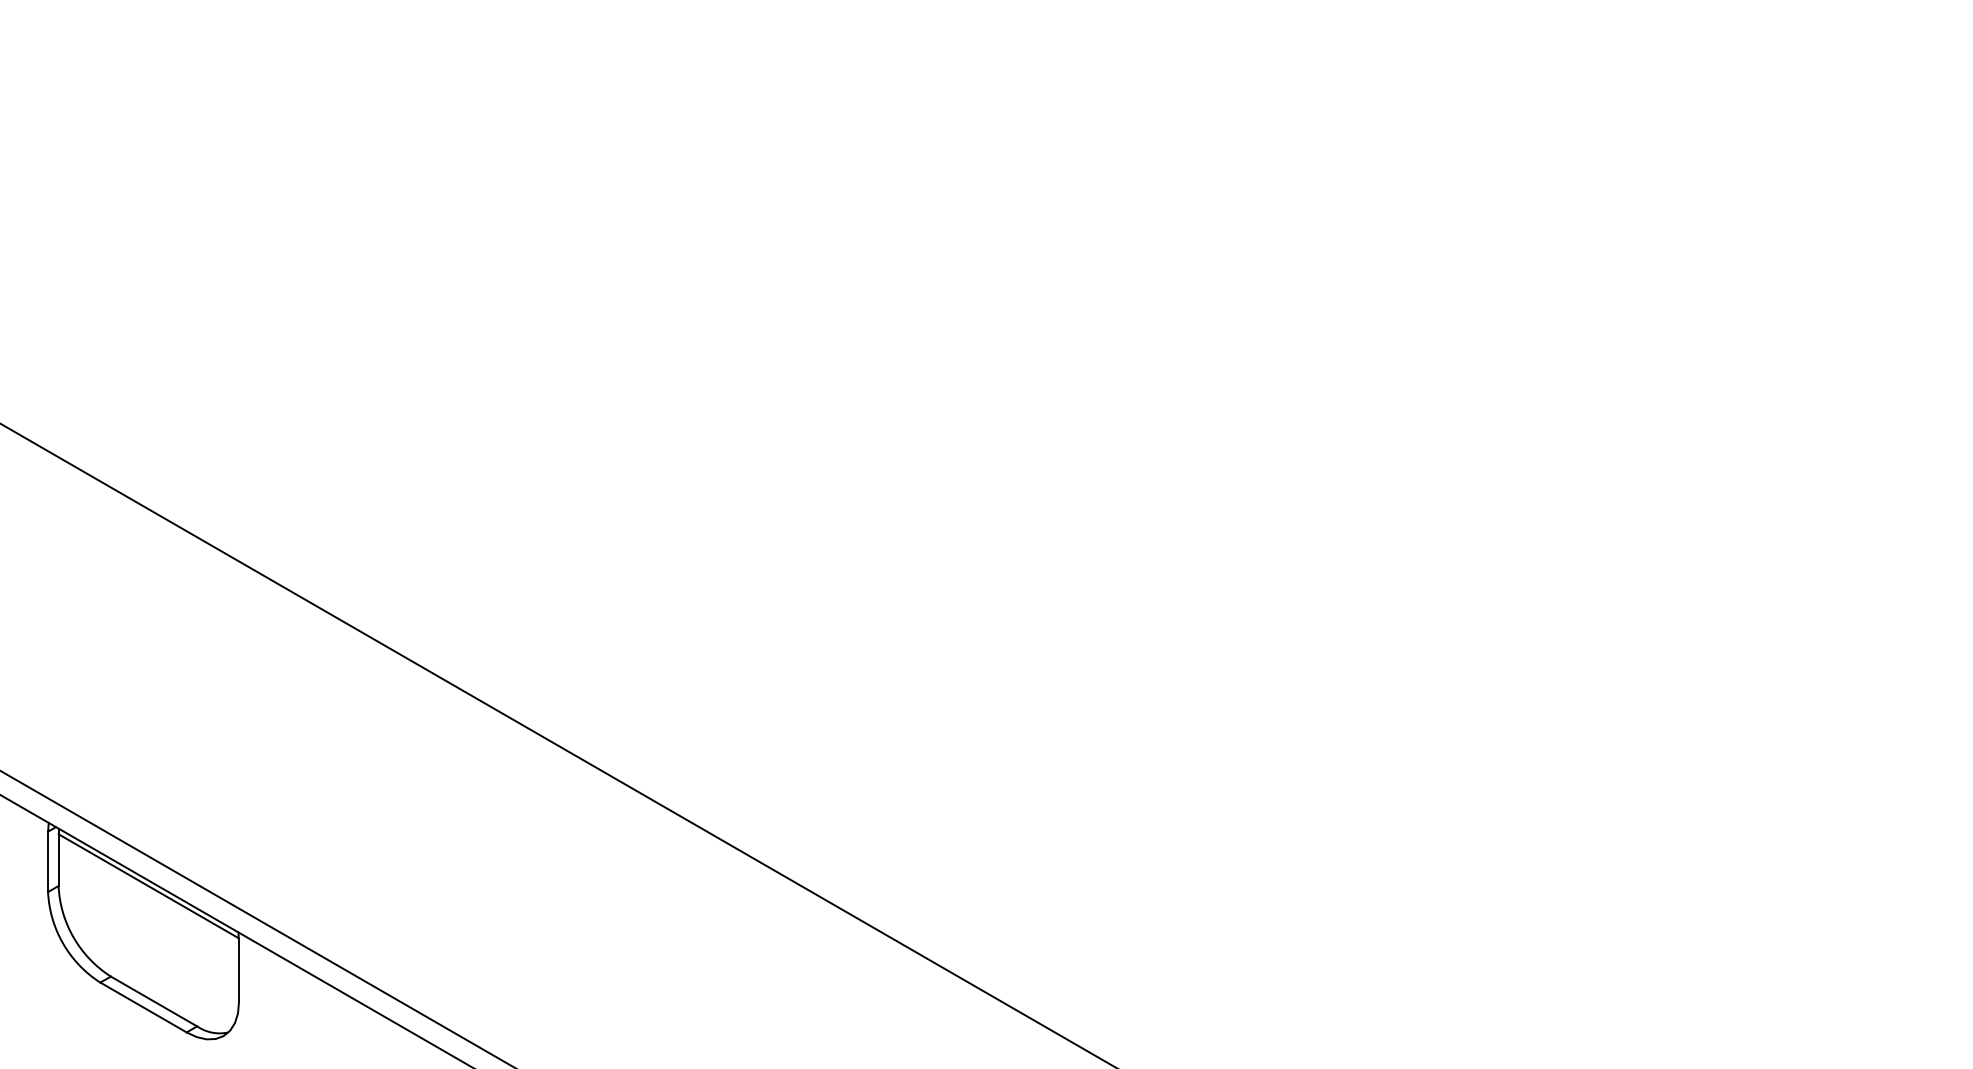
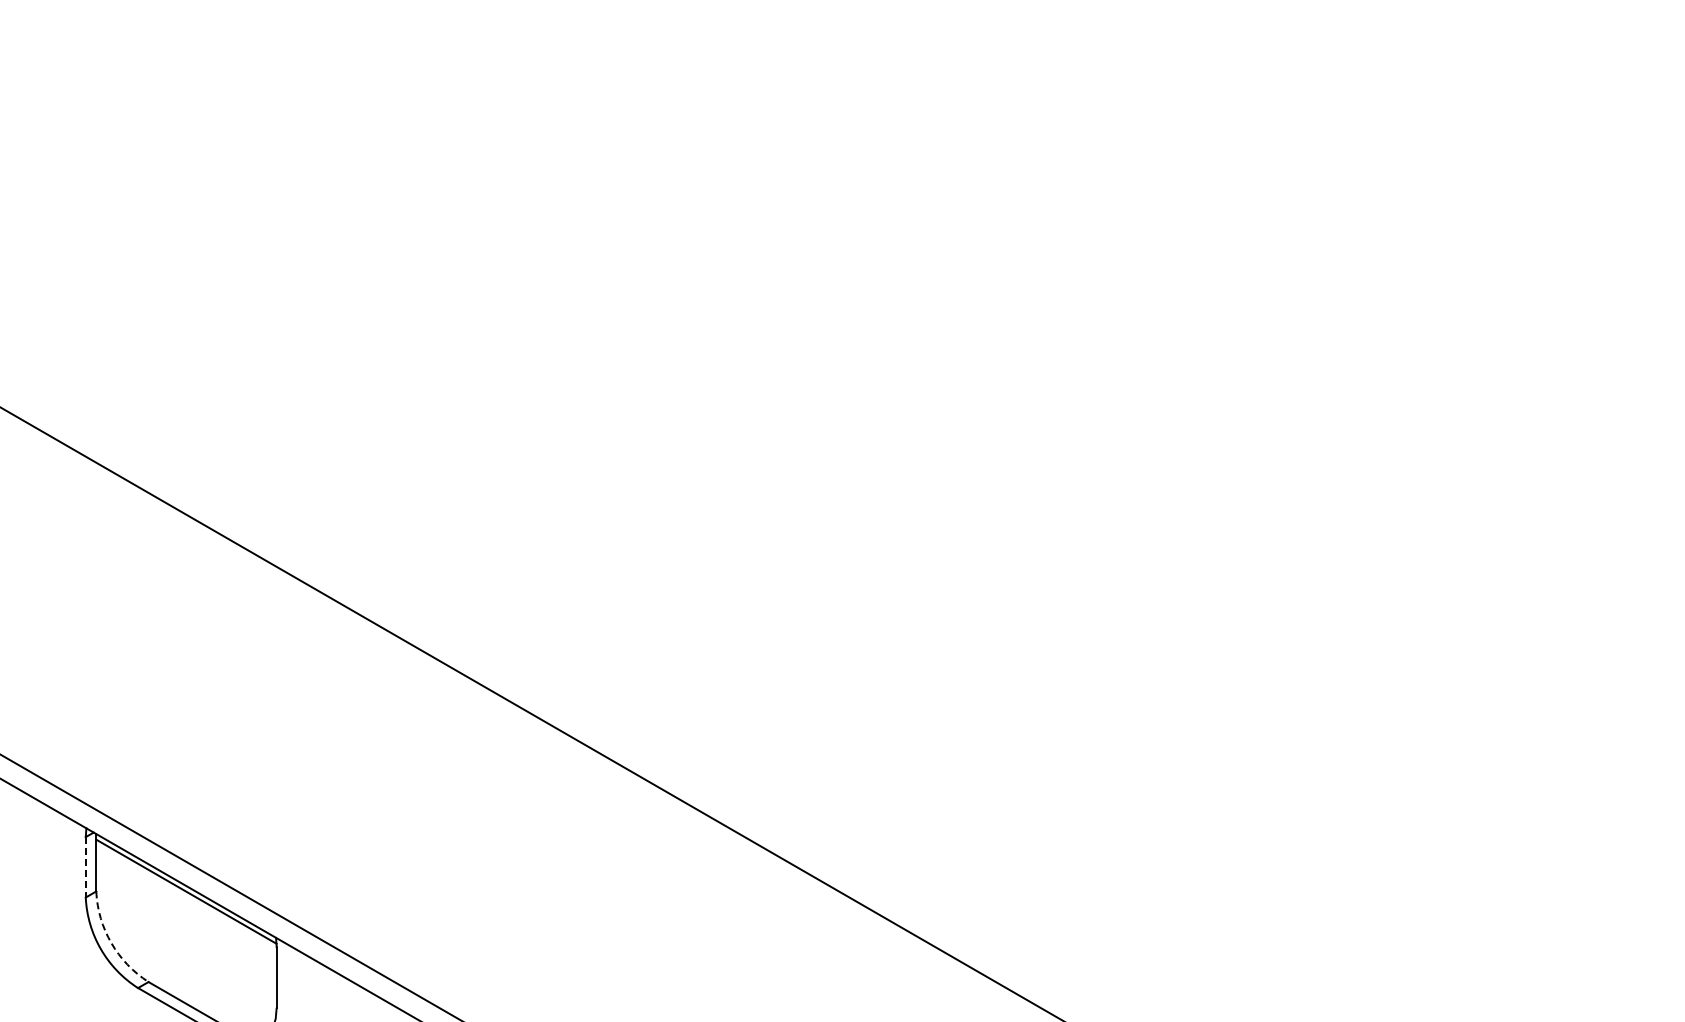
line: (48, 862) -> (86, 867), solid -> dashed
arc: (73, 937) -> (111, 942), solid -> dashed

